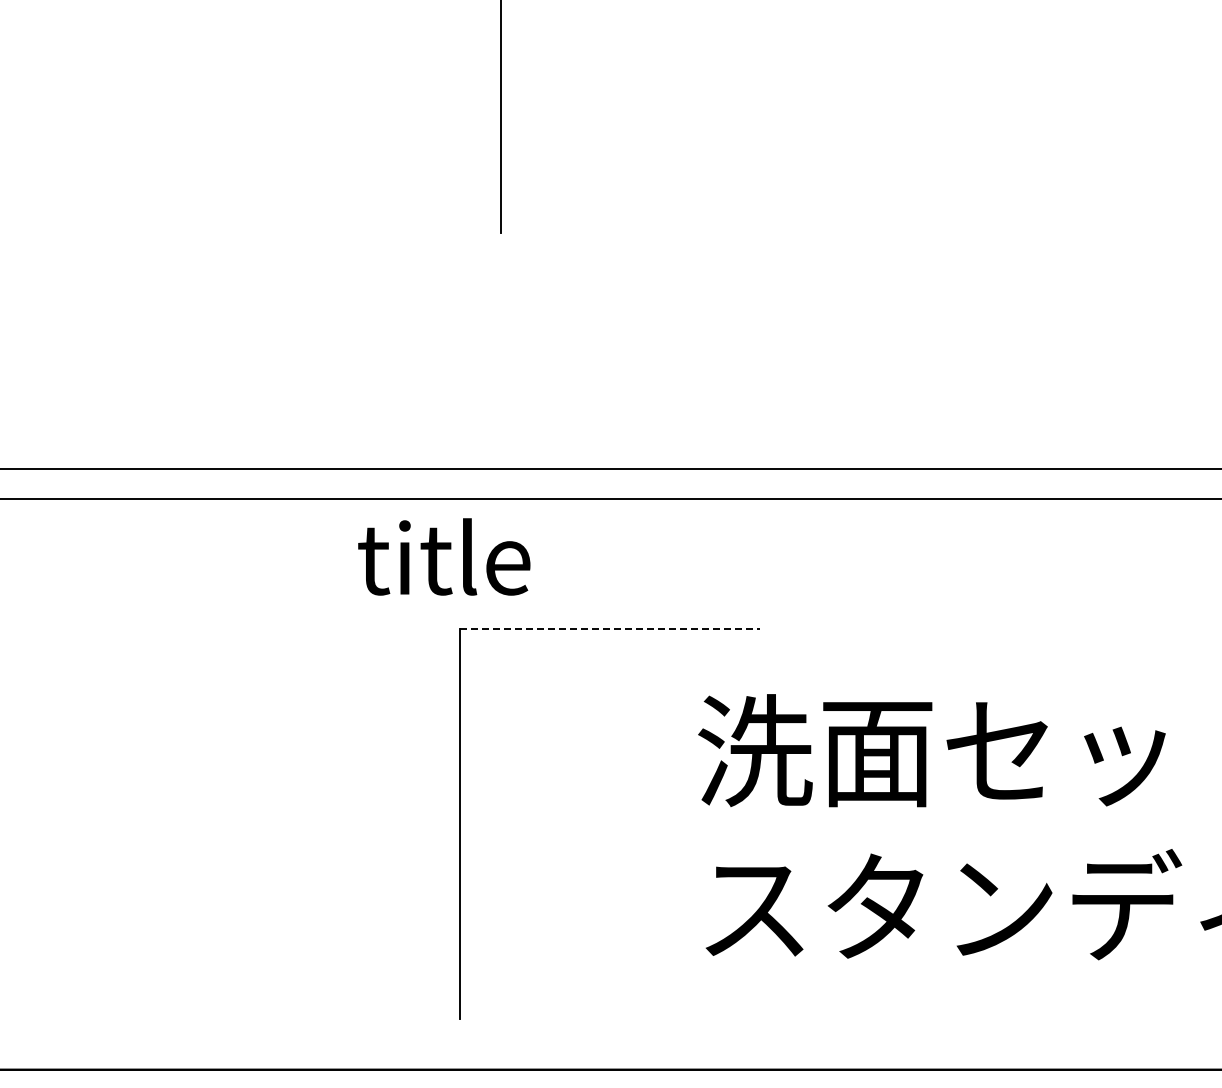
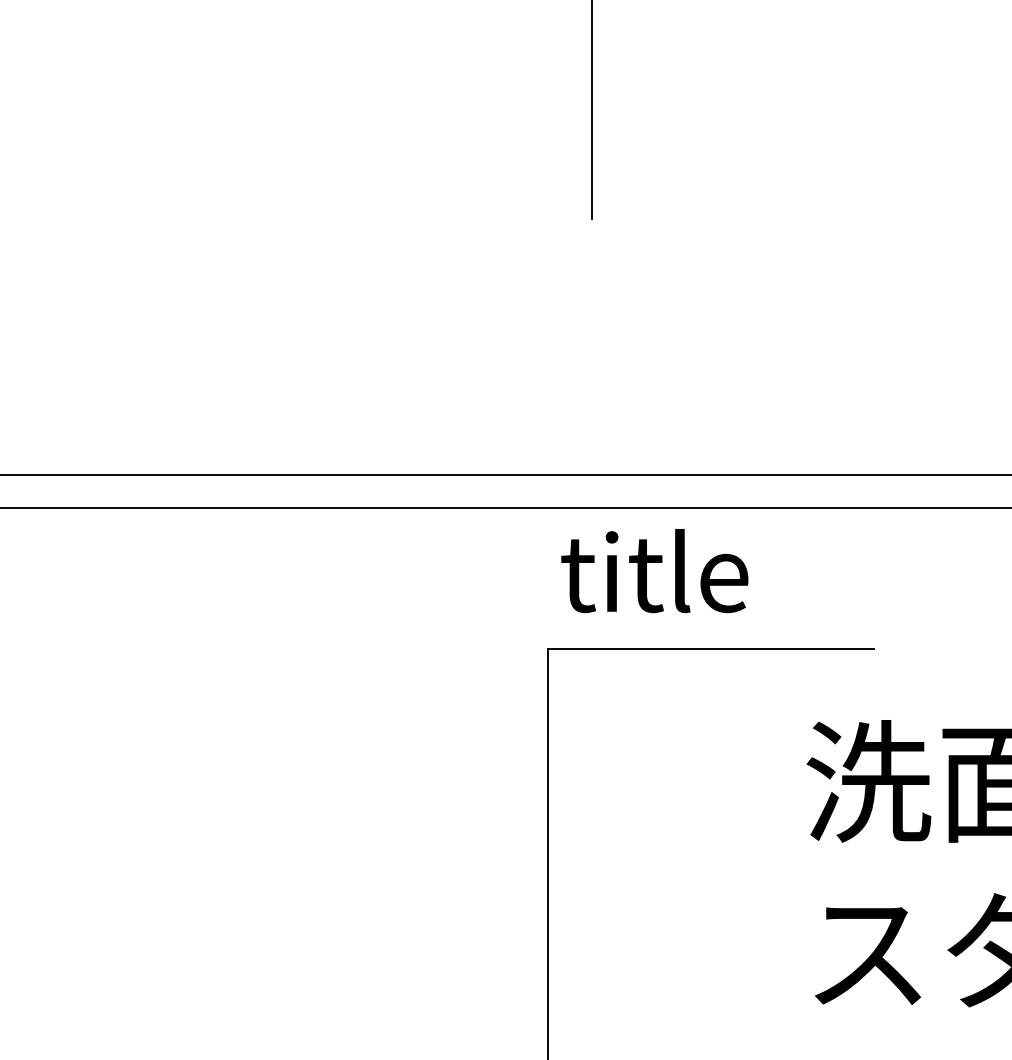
text: (444, 556) -> (655, 570), moved
line: (610, 628) -> (711, 648), dashed -> solid

